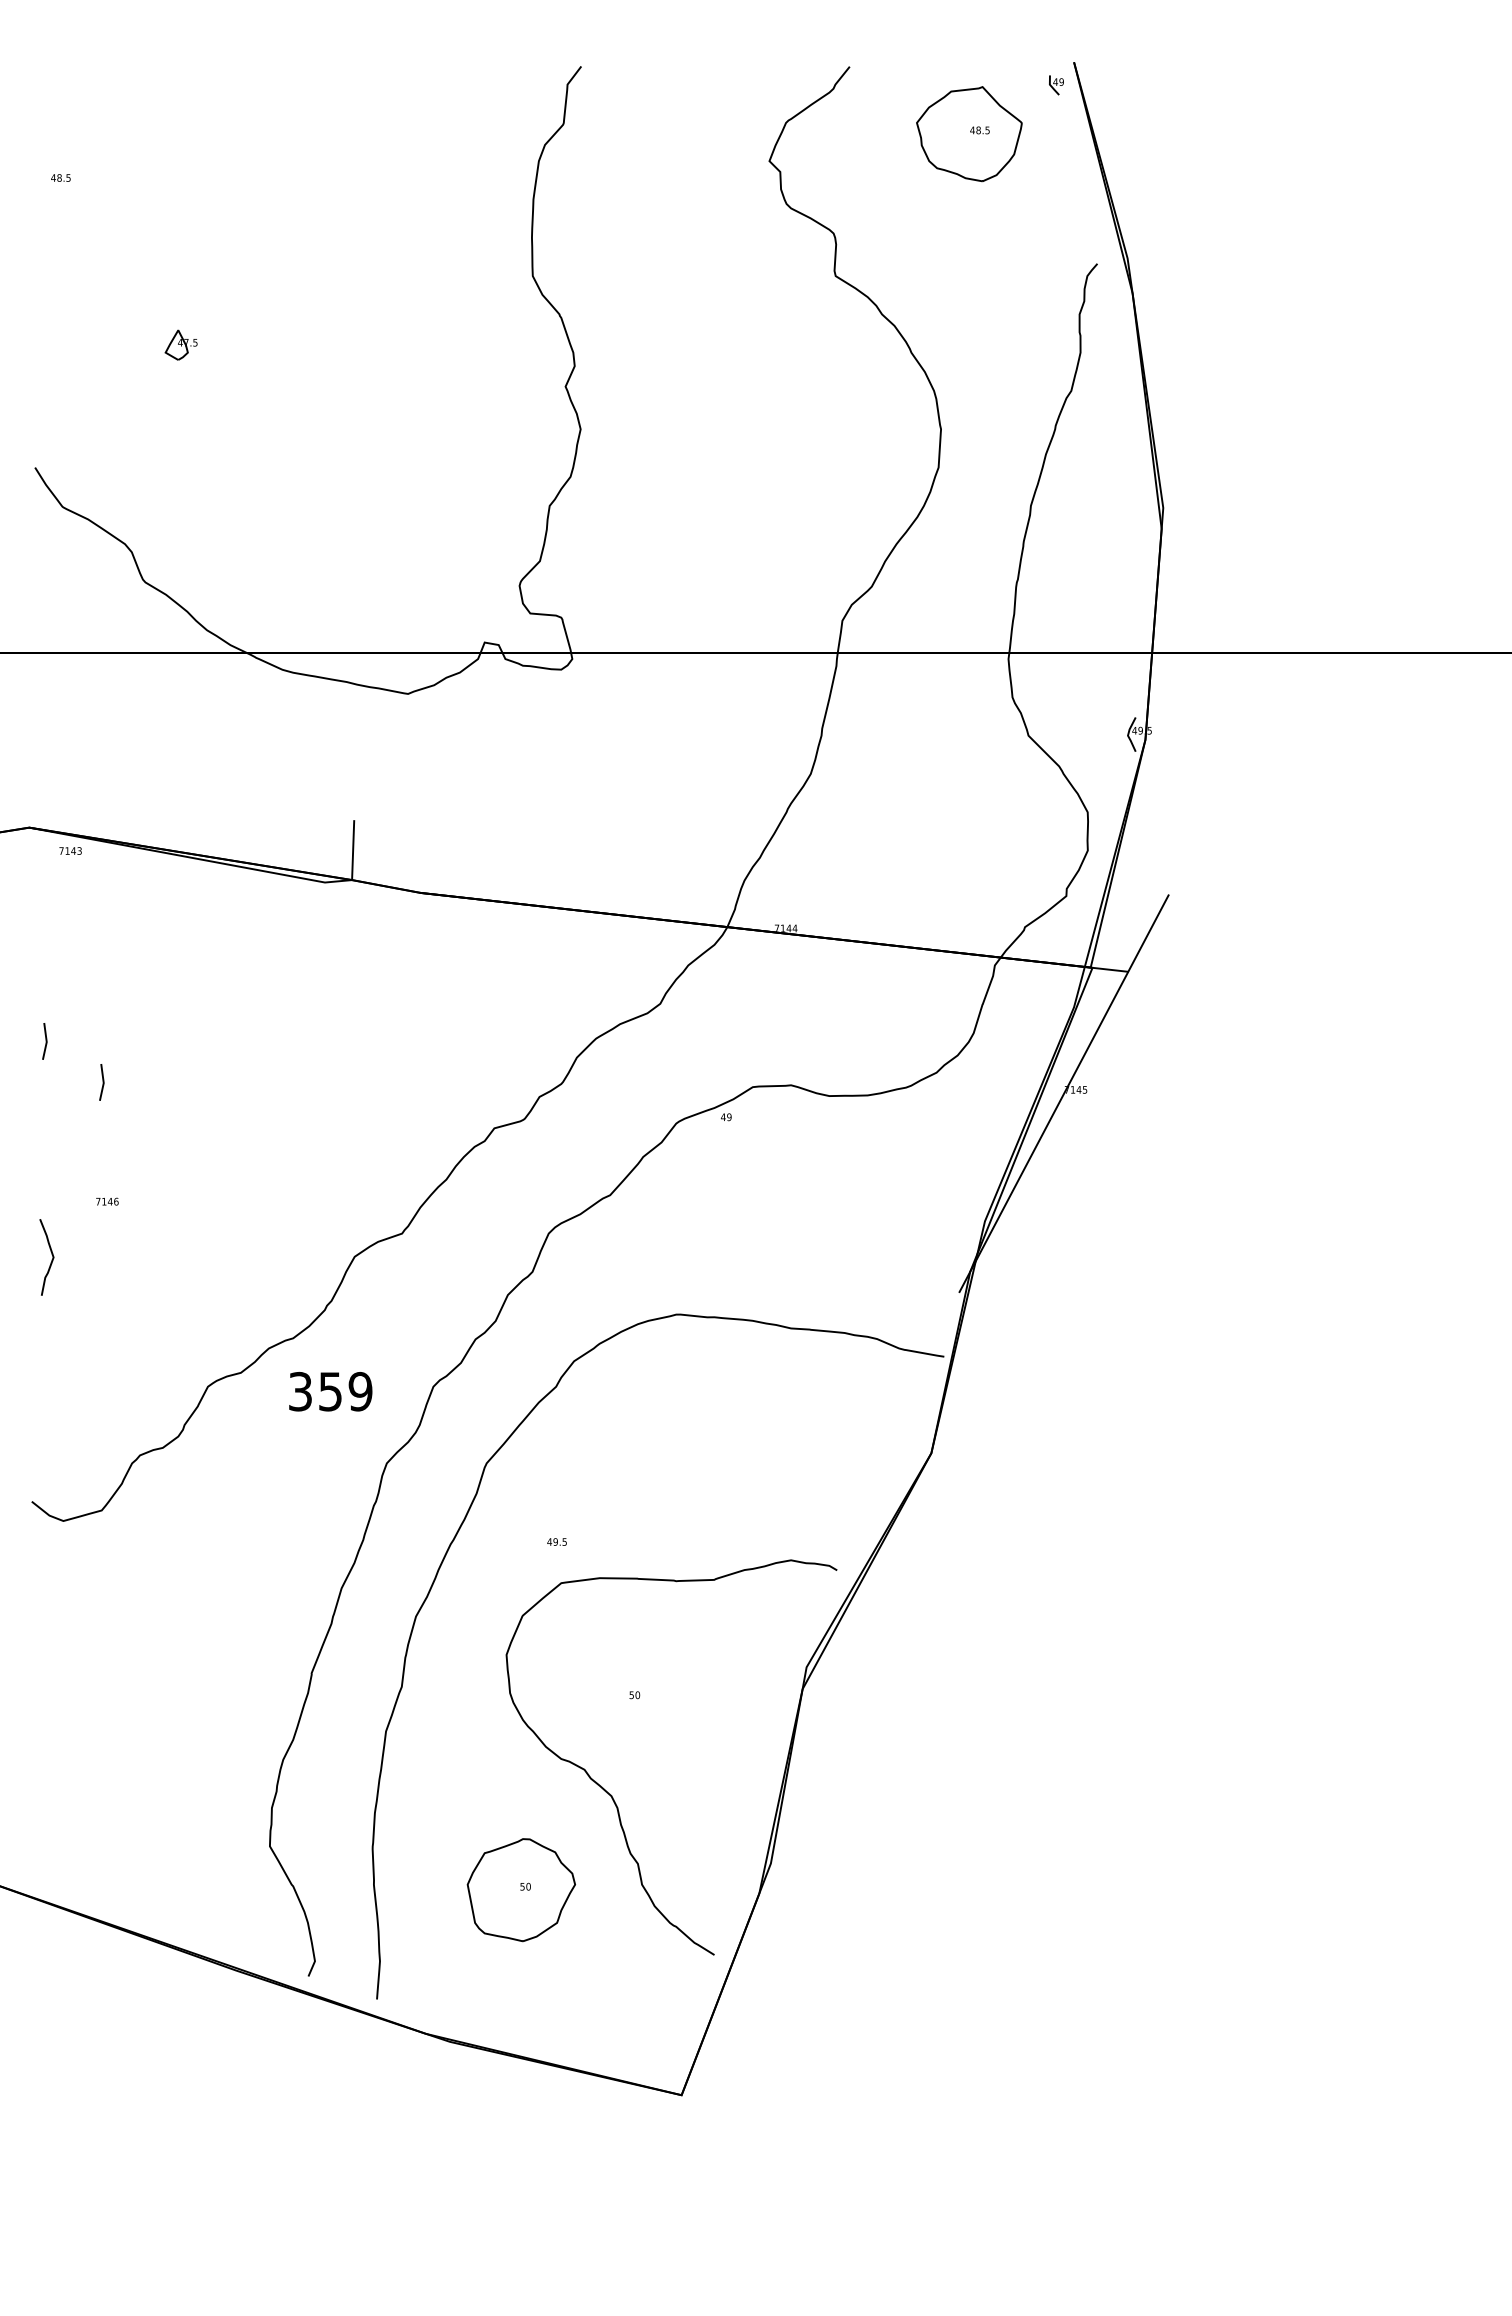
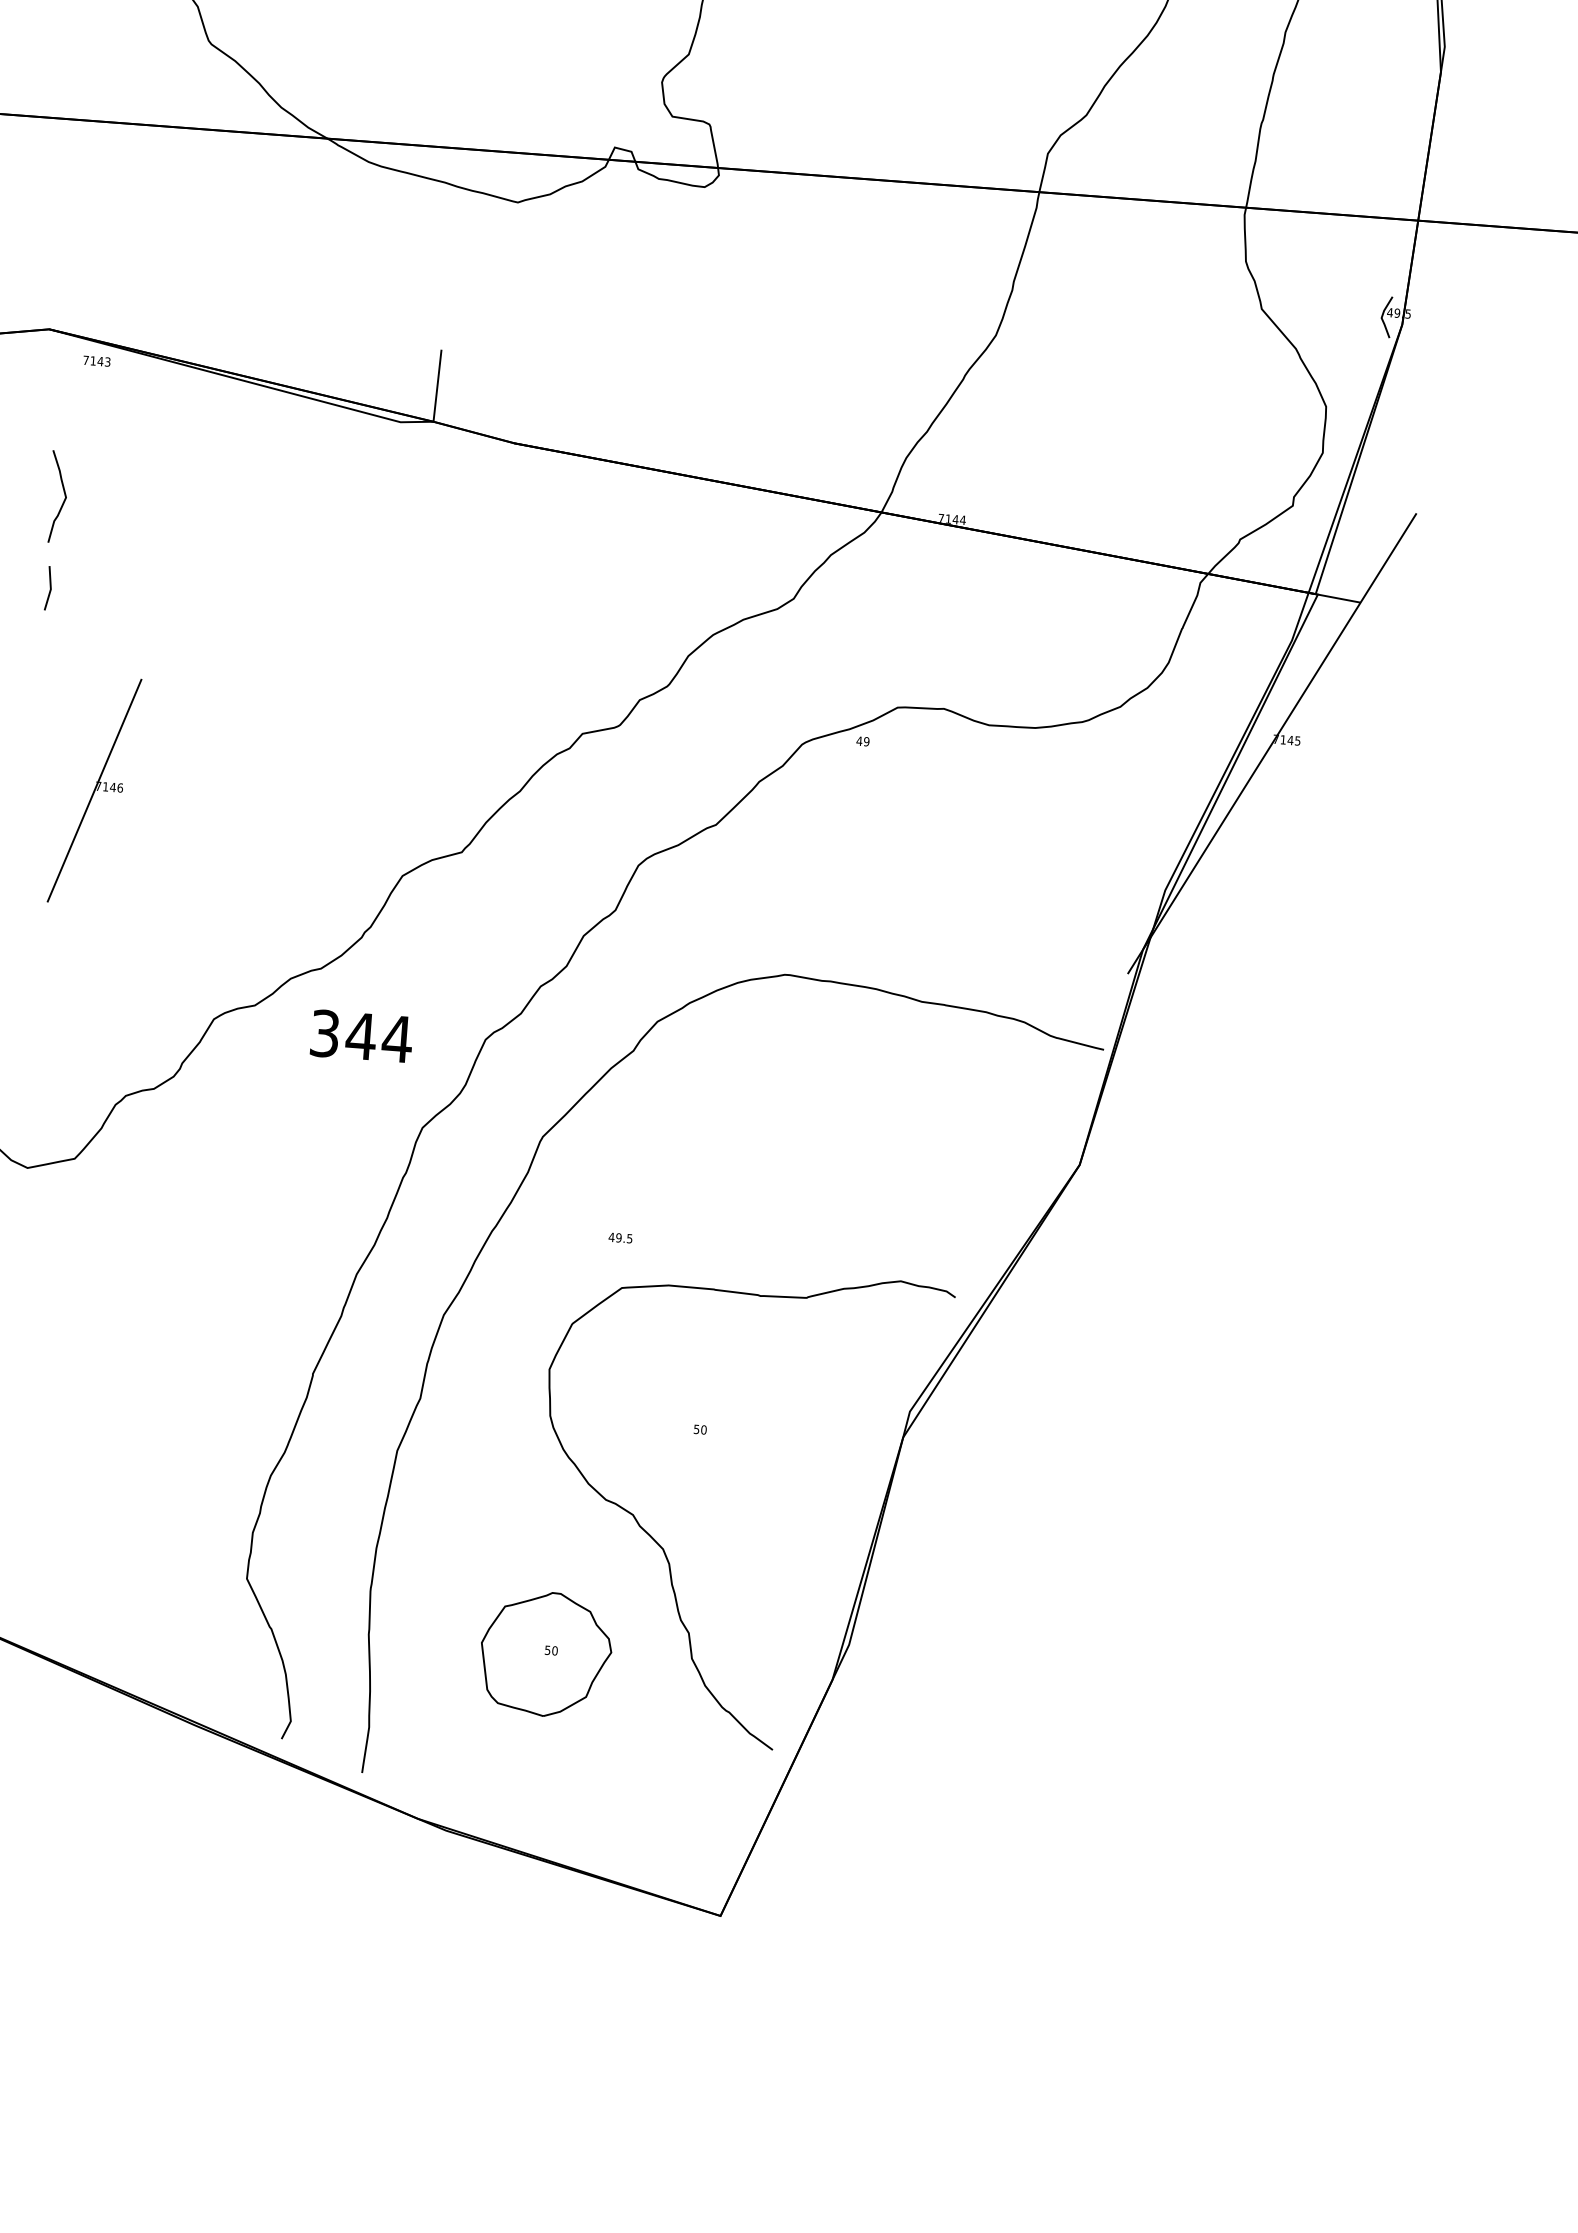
line: (102, 1082) -> (114, 643), removed
line: (95, 1205) -> (94, 790), added
curve: (51, 1259) -> (63, 499), moved
text: (345, 1391) -> (379, 1037), 359 -> 344

